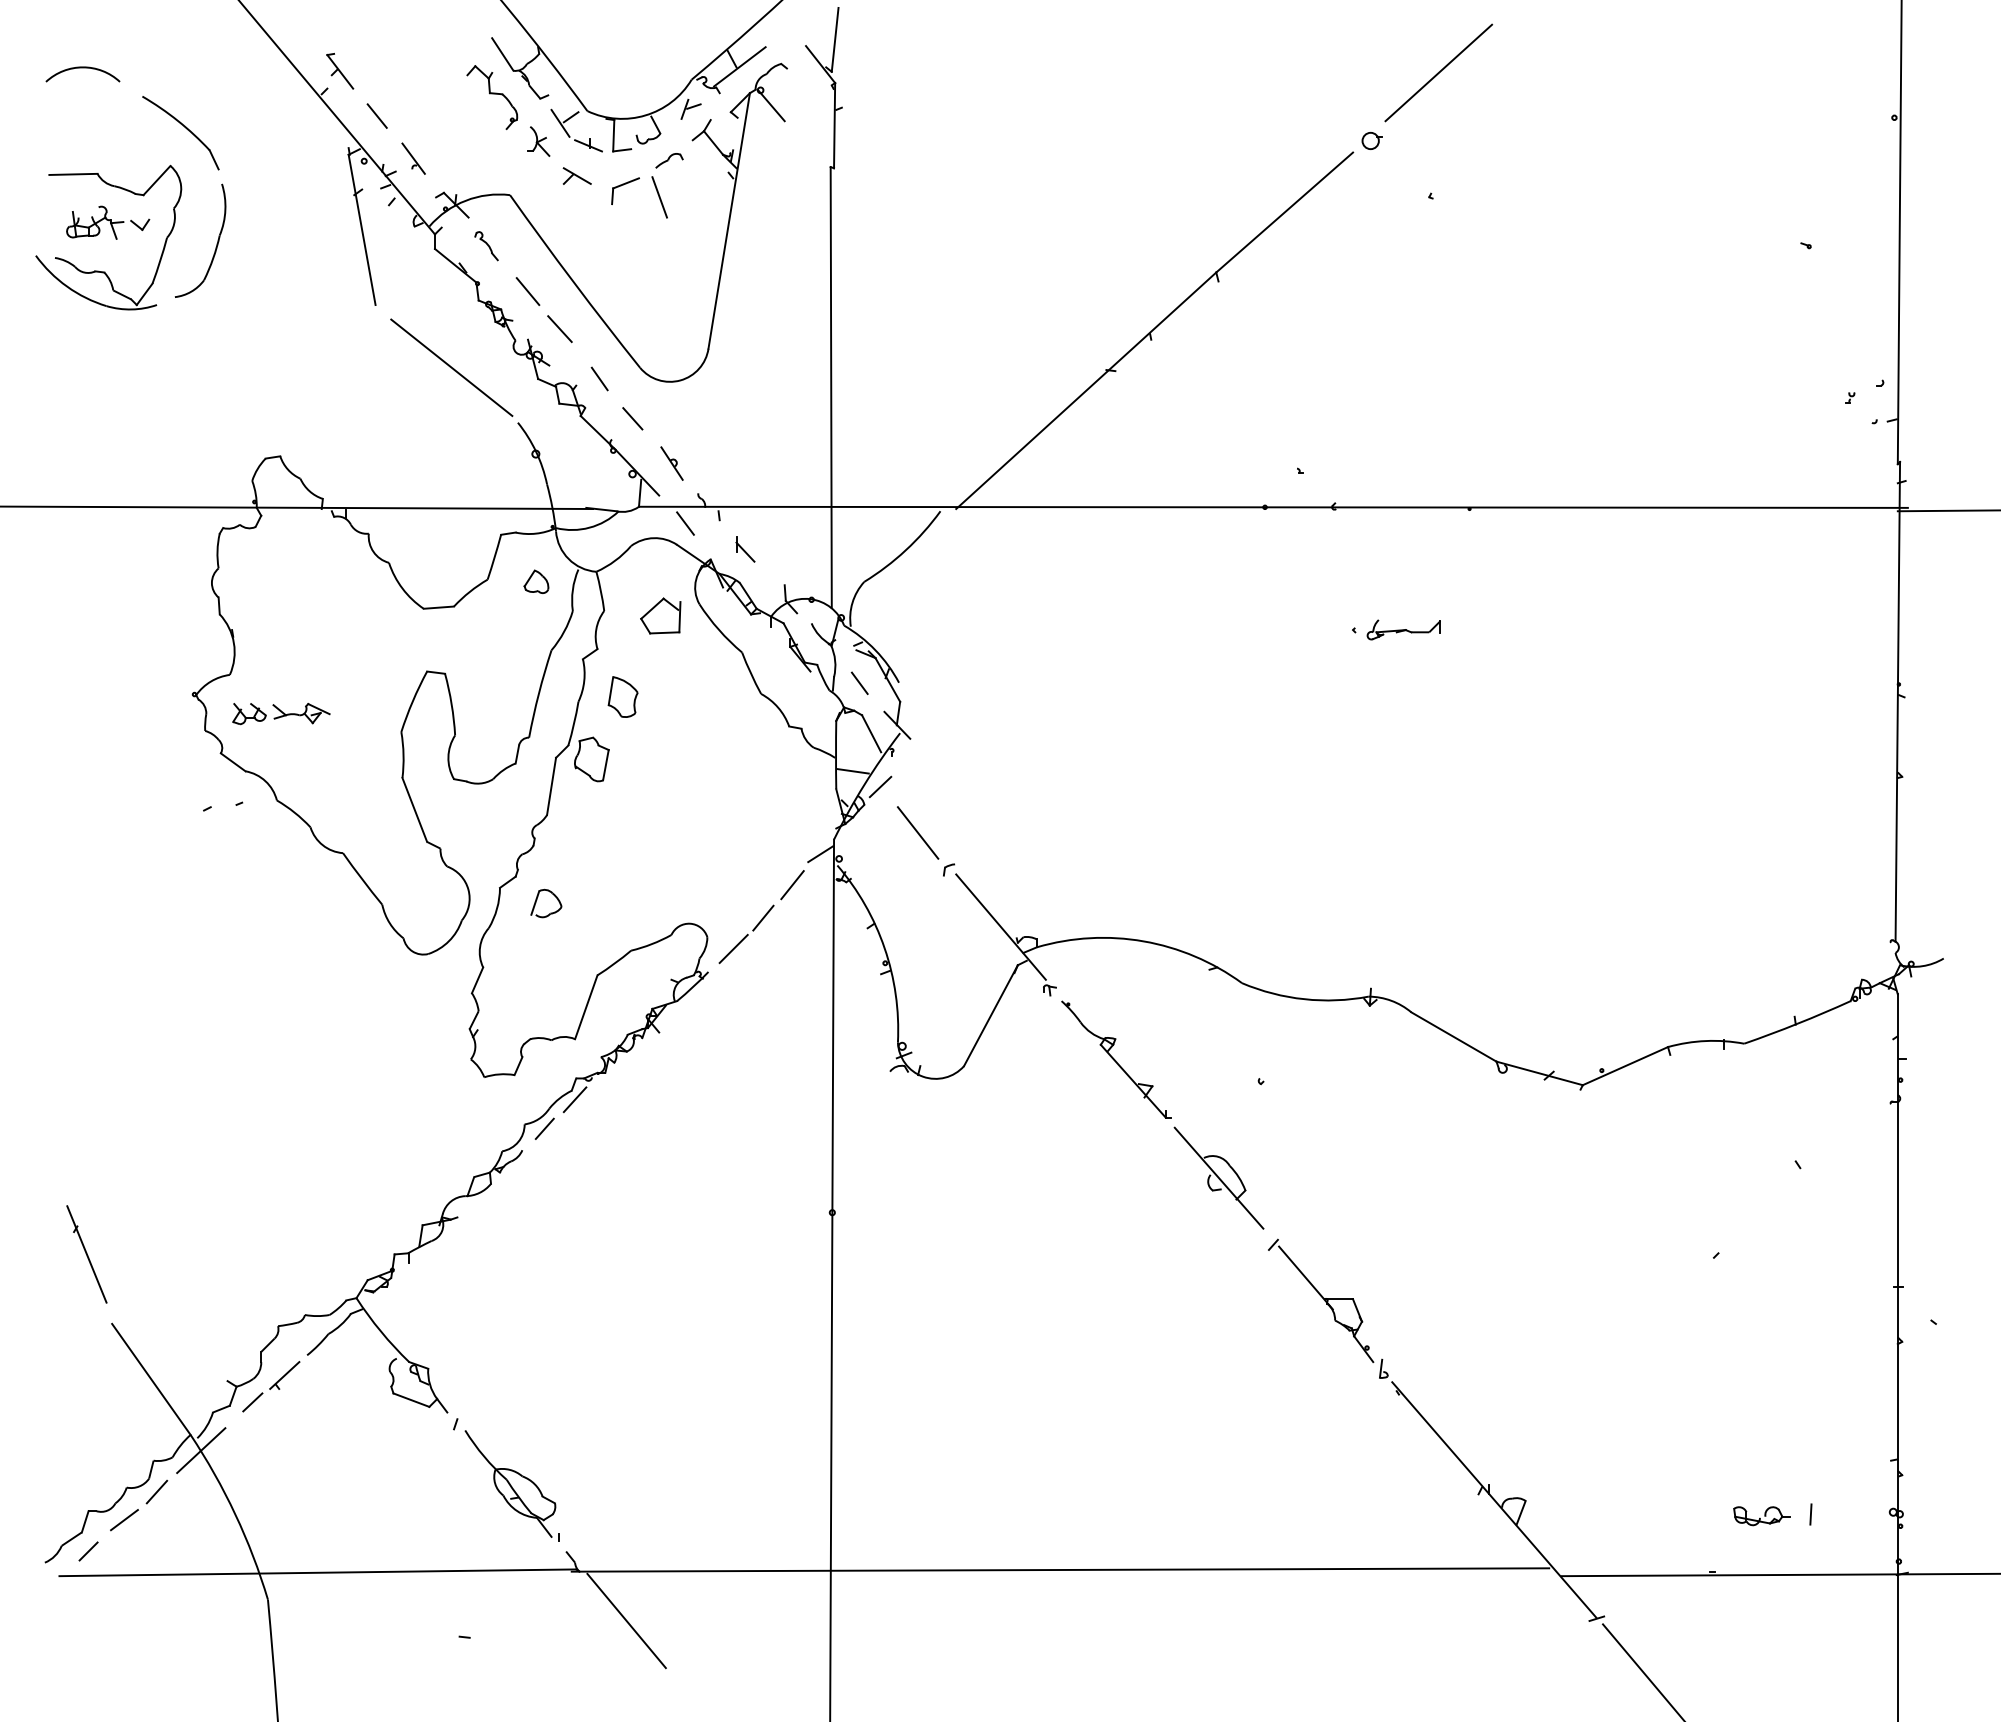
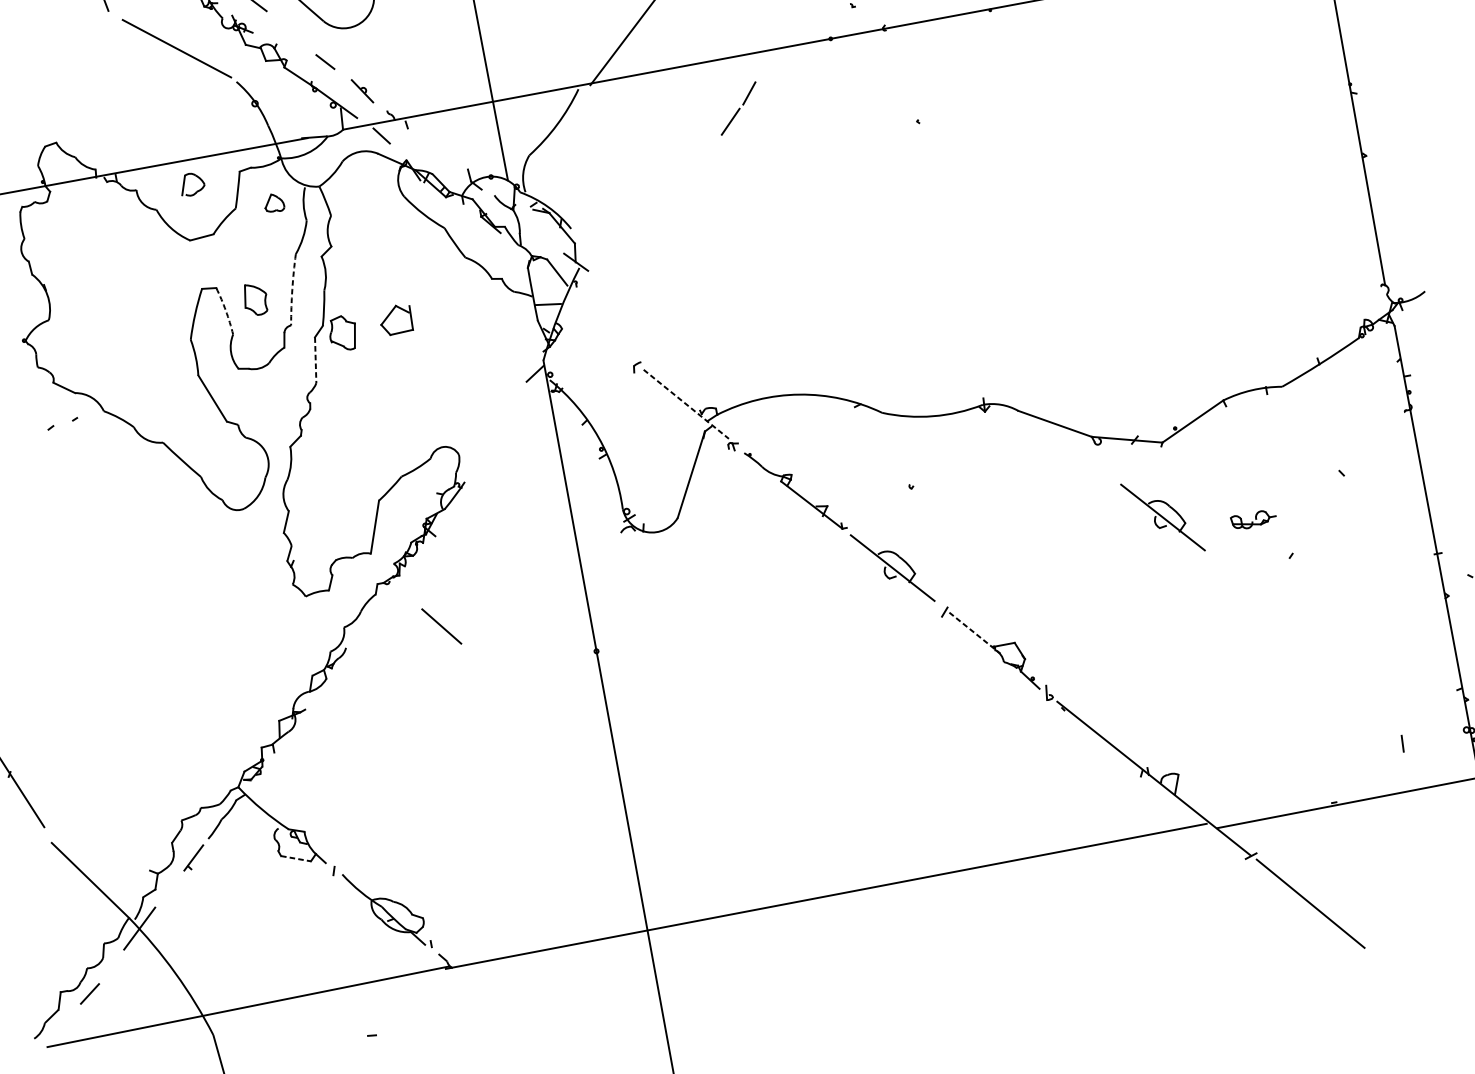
line: (599, 378) -> (293, 35), removed
part: (745, 549) -> (432, 147), removed
part: (660, 615) -> (395, 319), moved
part: (1403, 629) -> (956, 113), removed
line: (859, 682) -> (540, 234), removed
arc: (538, 693) -> (291, 289), solid -> dashed
part: (622, 696) -> (255, 299), moved
arc: (451, 704) -> (225, 311), solid -> dashed
part: (281, 714) -> (94, 343), removed
line: (551, 786) -> (315, 360), solid -> dashed
line: (880, 786) -> (571, 312), removed
line: (918, 832) -> (441, 626), moved
line: (792, 885) -> (517, 402), removed
part: (537, 900) -> (184, 183), moved
line: (1001, 927) -> (686, 404), solid -> dashed
part: (746, 934) -> (738, 108), moved
line: (574, 1099) -> (379, 600), removed
line: (544, 1128) -> (360, 627), removed
part: (1565, 1177) -> (1162, 517), added
line: (1306, 1278) -> (975, 633), solid -> dashed
line: (411, 1400) -> (296, 858), solid -> dashed
line: (252, 1402) -> (172, 883), removed
line: (156, 1491) -> (110, 967), removed
part: (1761, 1516) -> (1253, 520), moved
line: (88, 1551) -> (66, 1023), removed
line: (626, 1620) -> (495, 998), removed

